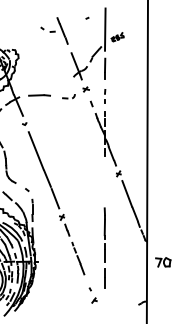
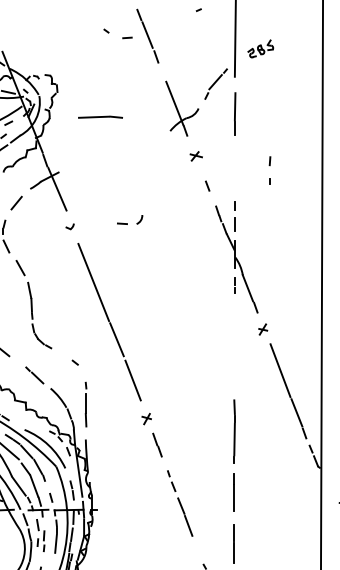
line: (39, 95) -> (100, 117), moved
part: (68, 96) -> (129, 219), moved
part: (105, 96) -> (270, 170), moved

